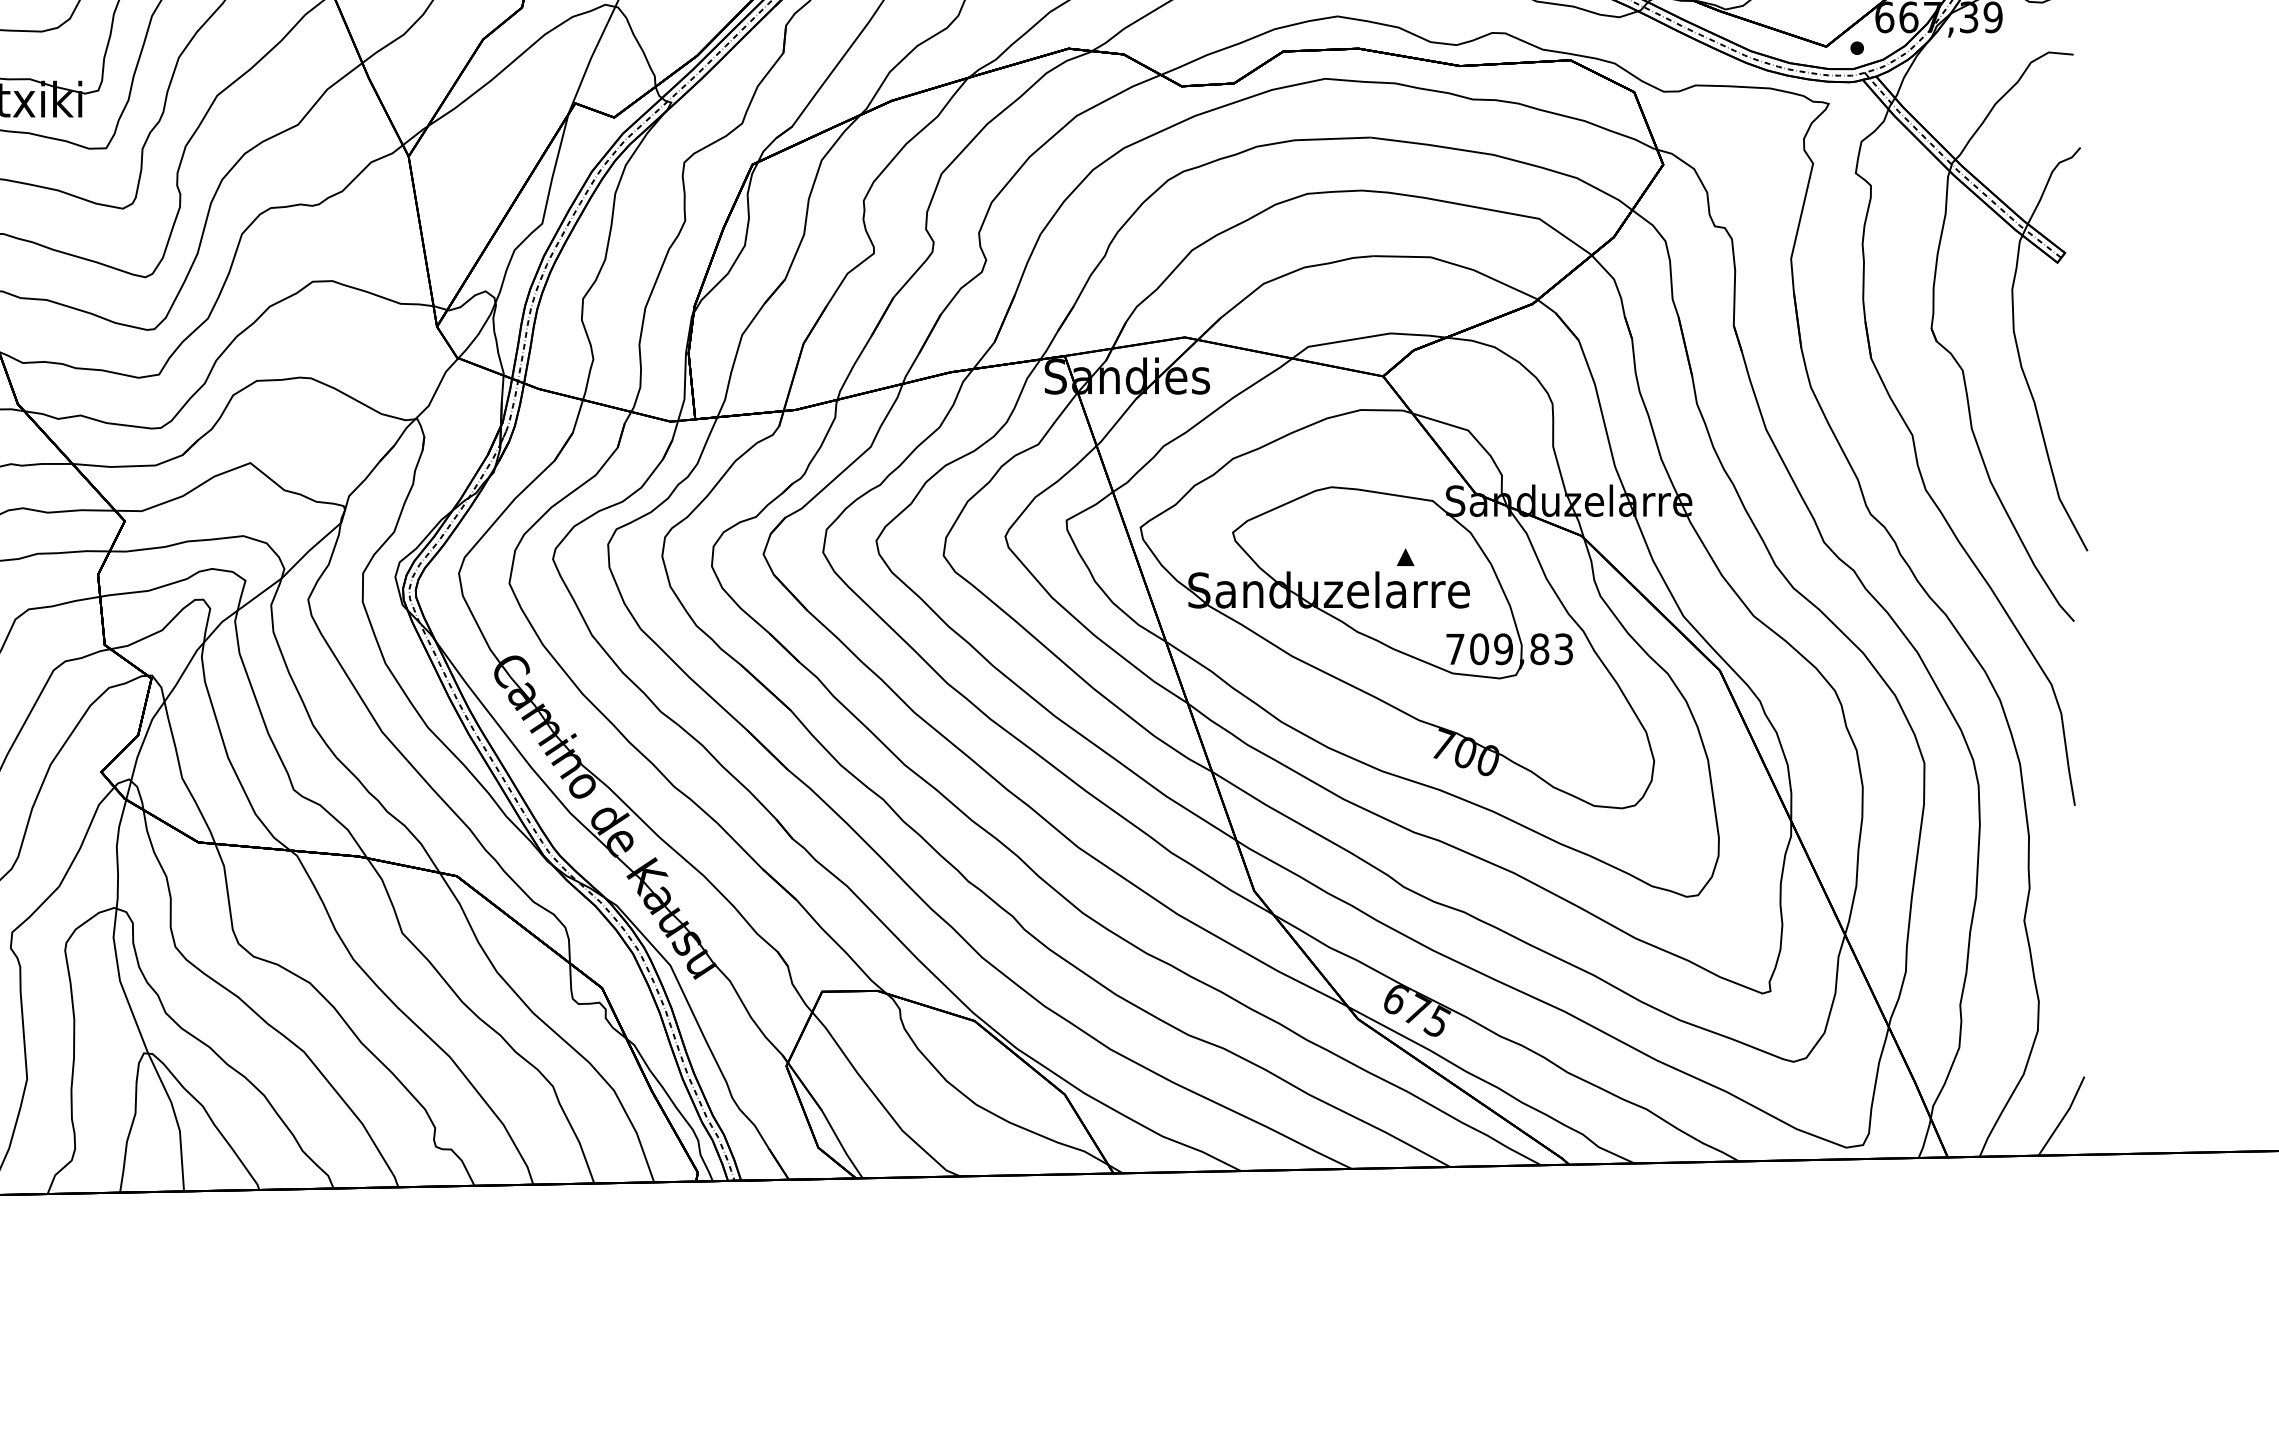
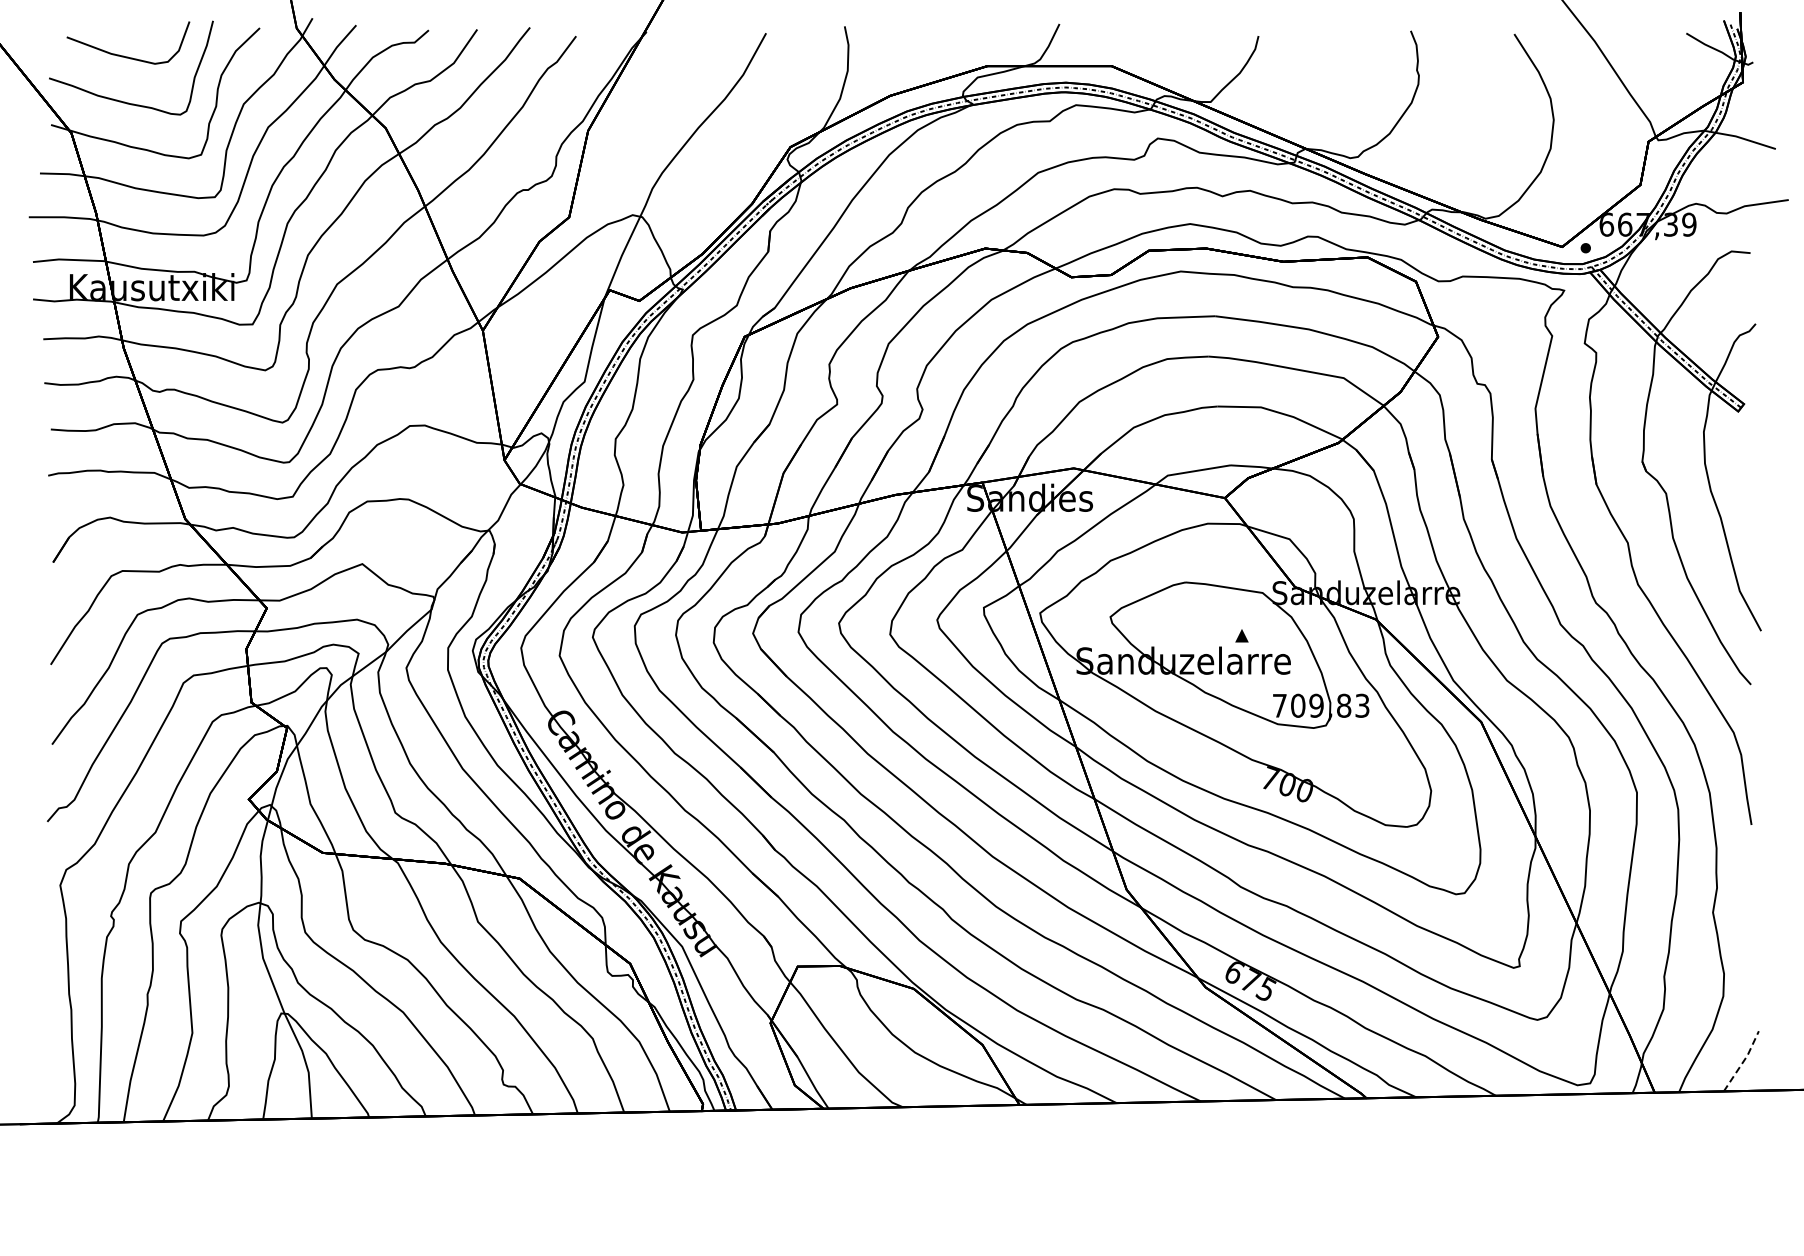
line: (2064, 1117) -> (1743, 1062), solid -> dashed

